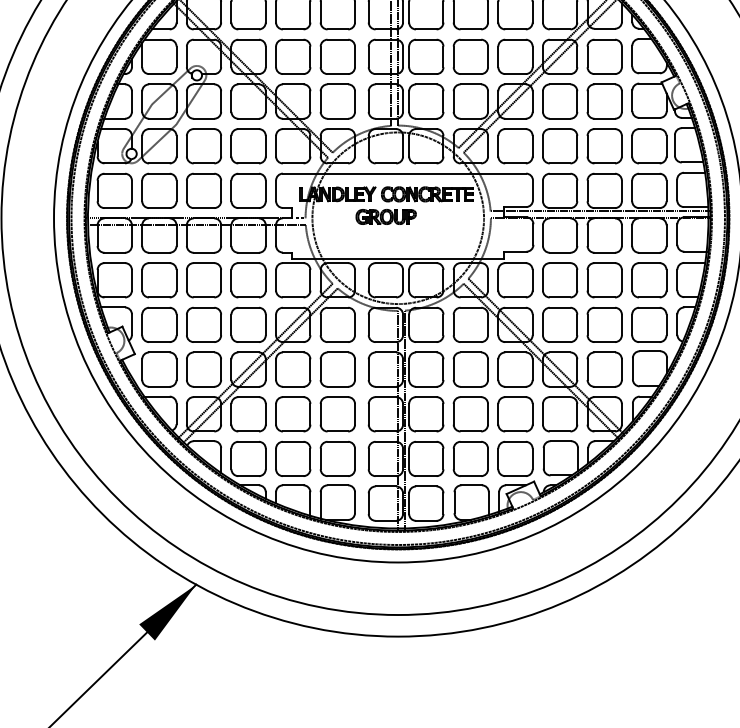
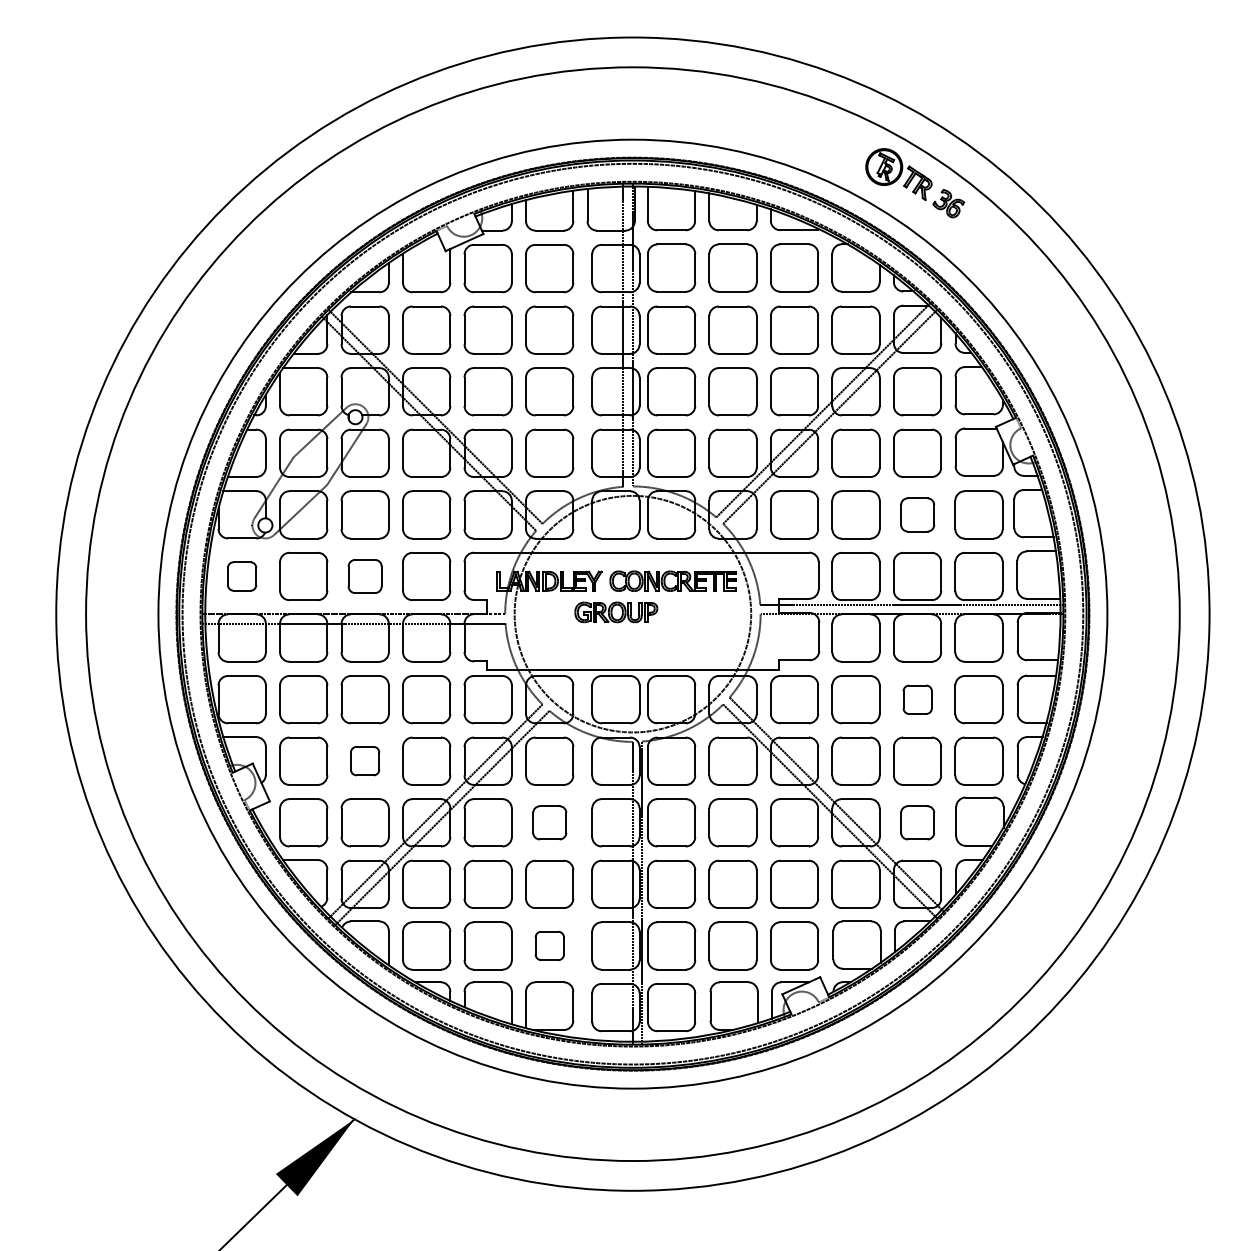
part: (604, 145) -> (917, 514), size x0.7
part: (114, 190) -> (241, 576), size x0.6
part: (203, 190) -> (364, 576), size x0.7
part: (604, 280) -> (917, 699), size x0.6
part: (203, 324) -> (364, 760), size x0.6
part: (337, 369) -> (549, 822), size x0.7
part: (604, 369) -> (917, 822), size x0.7
part: (337, 458) -> (549, 945), size x0.6

